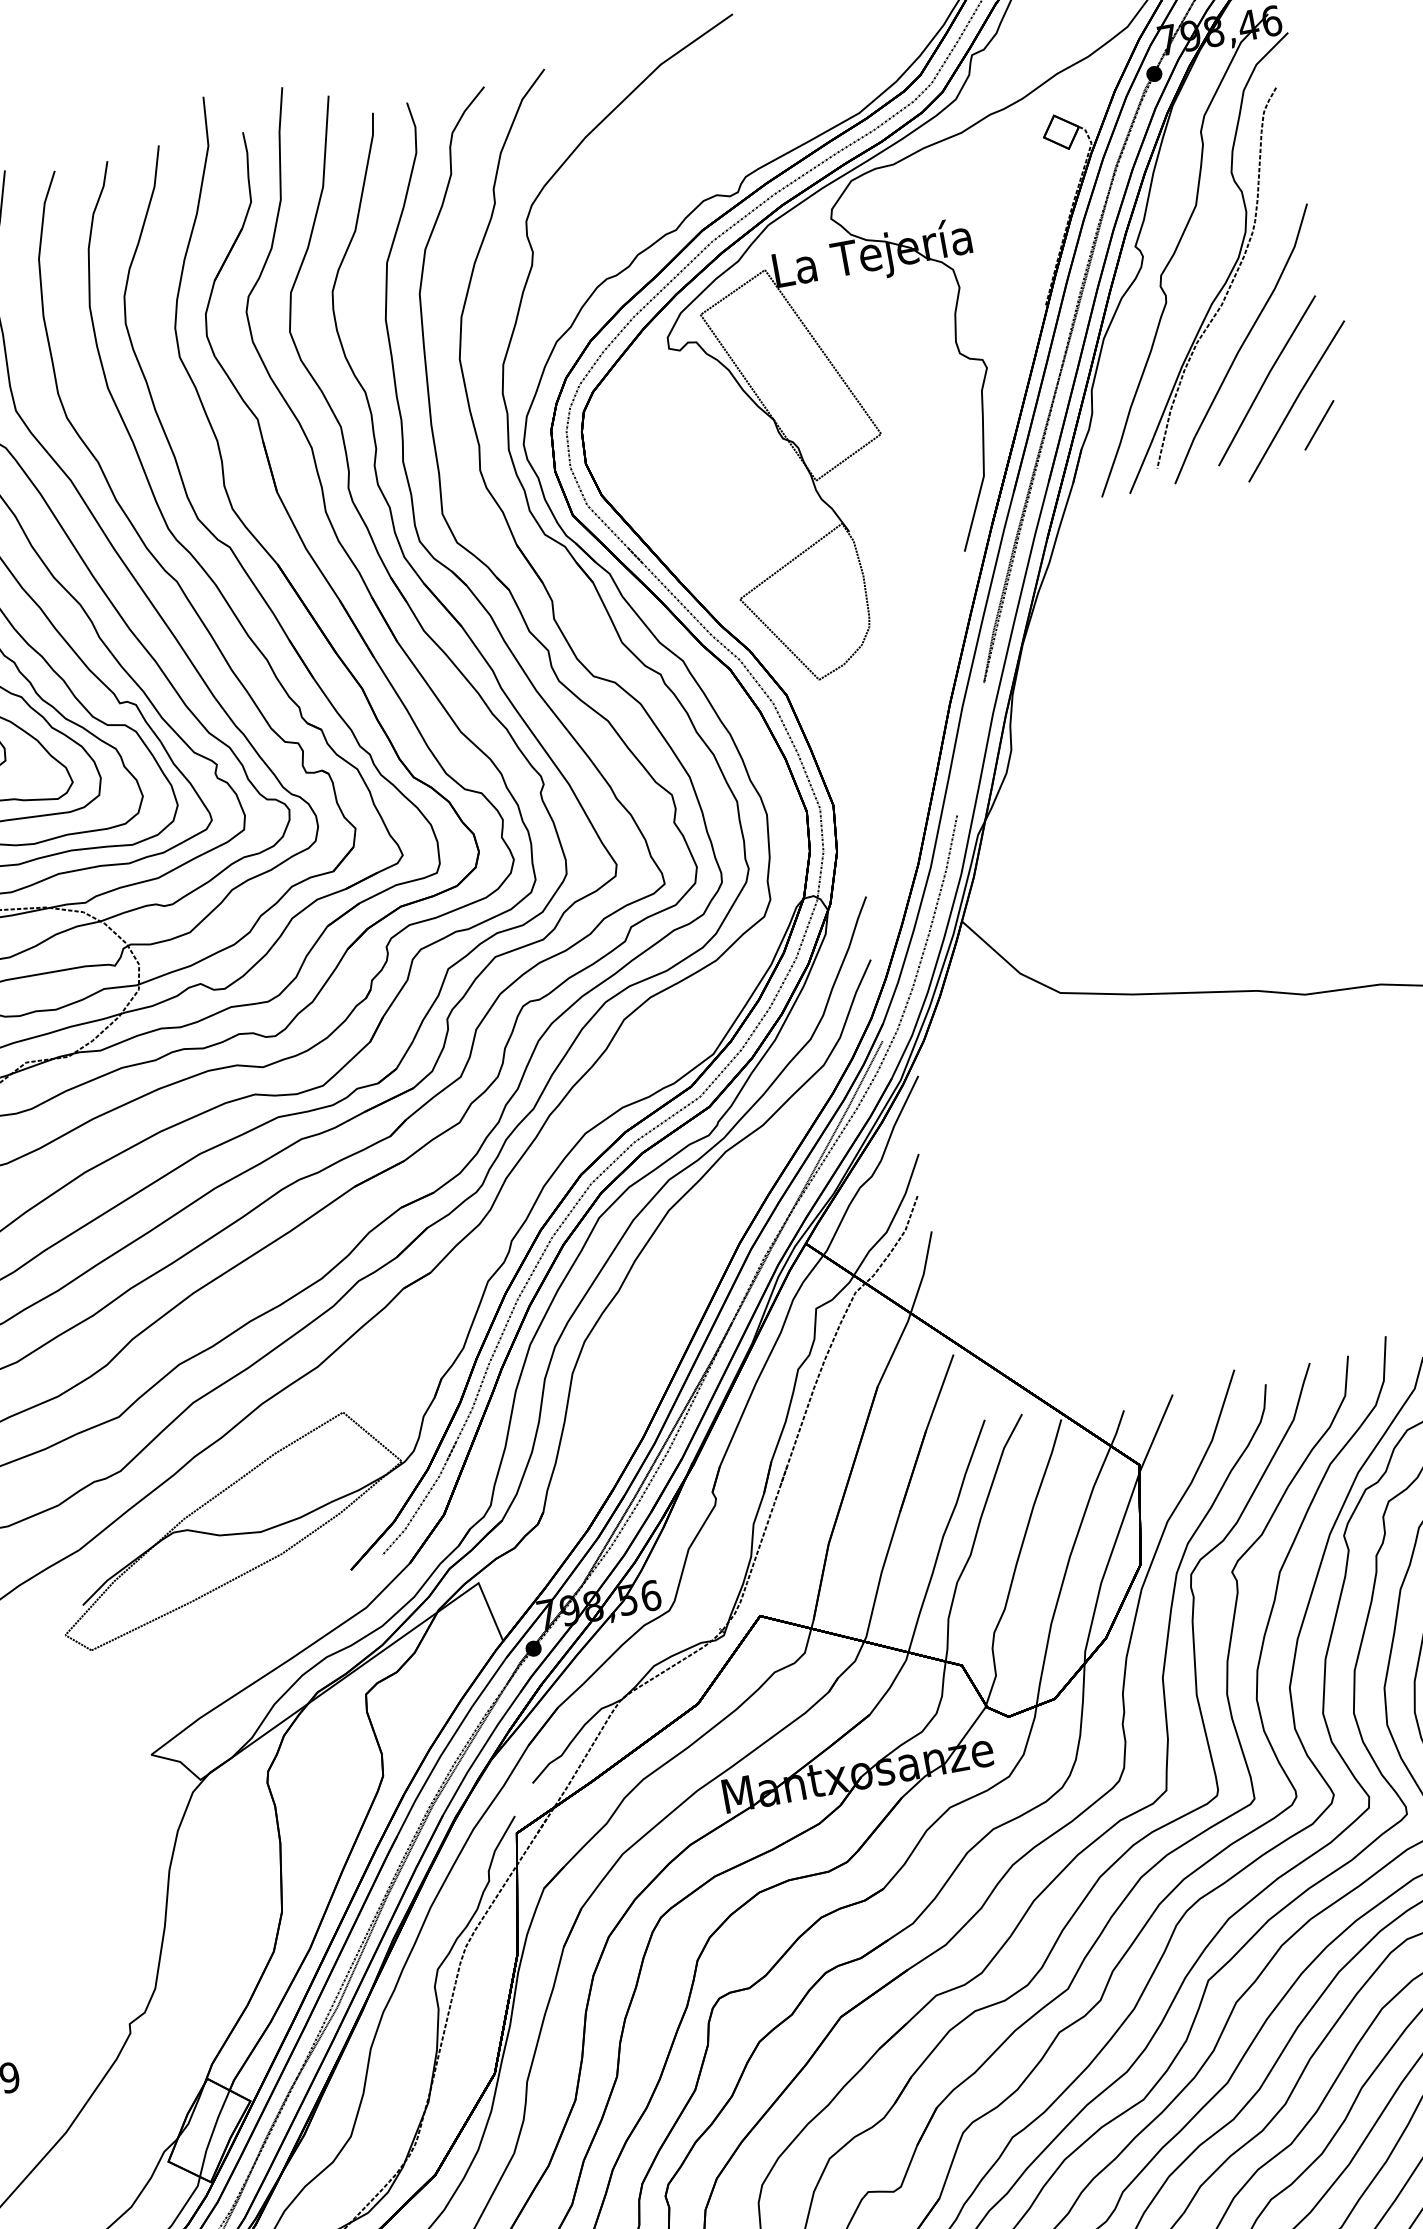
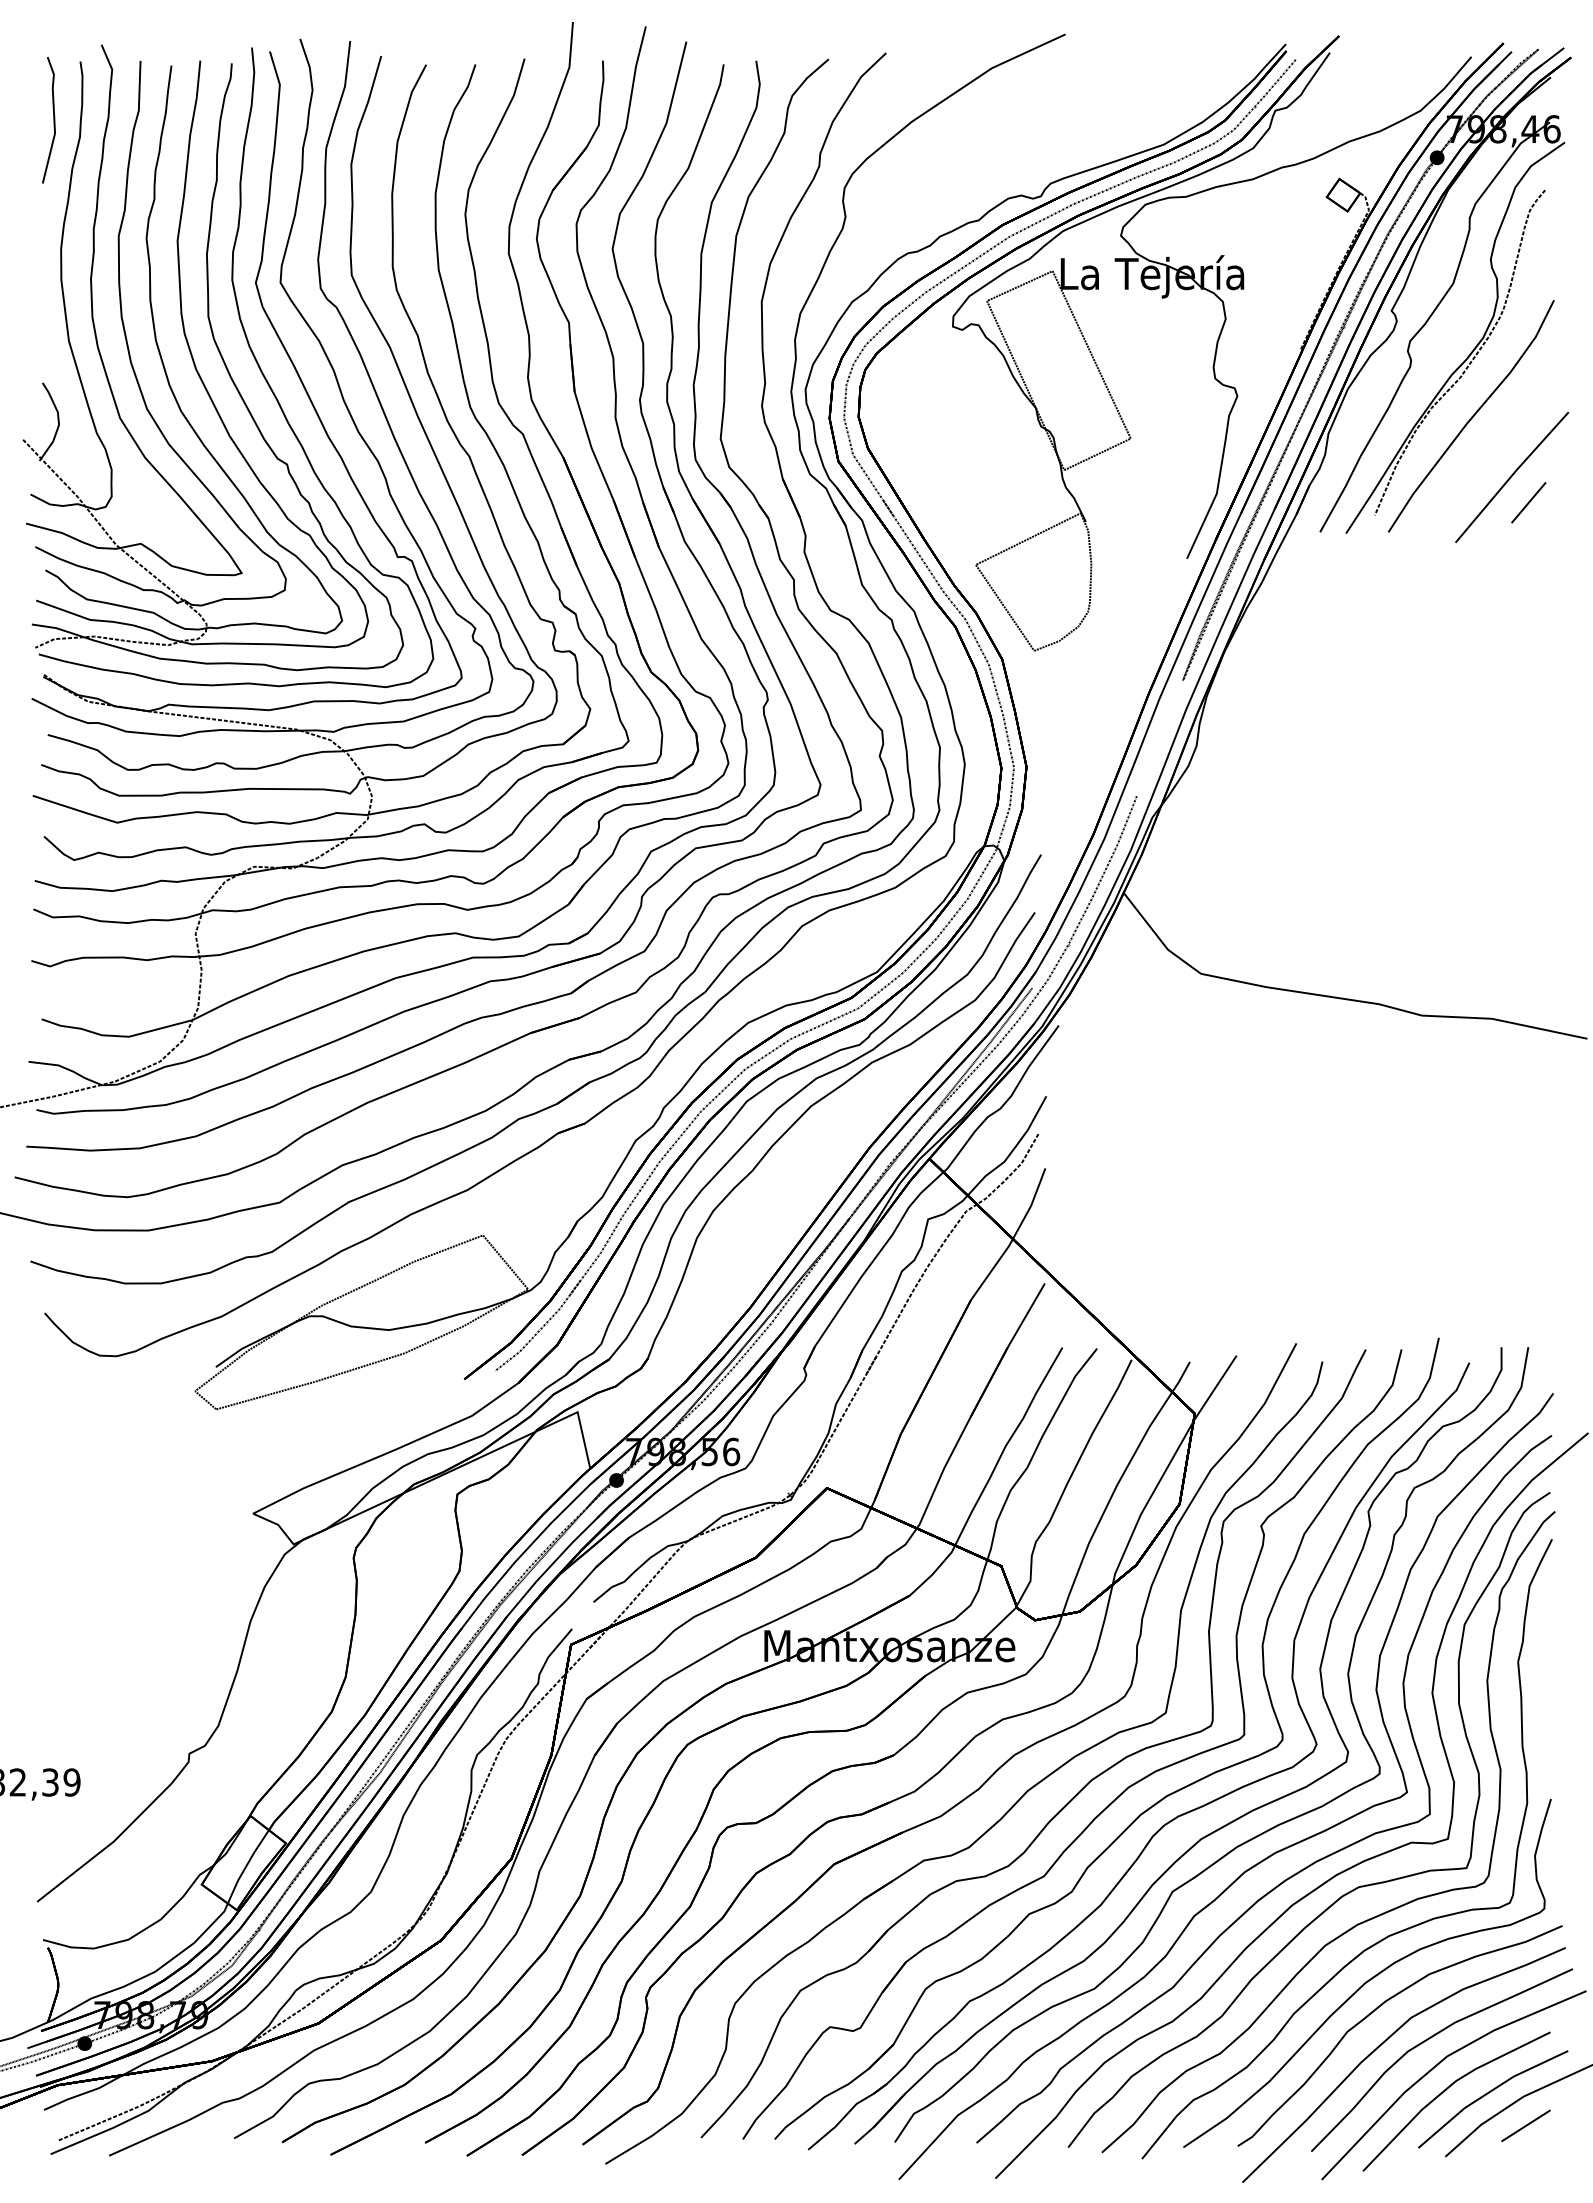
line: (1266, 380) -> (1488, 453), removed

